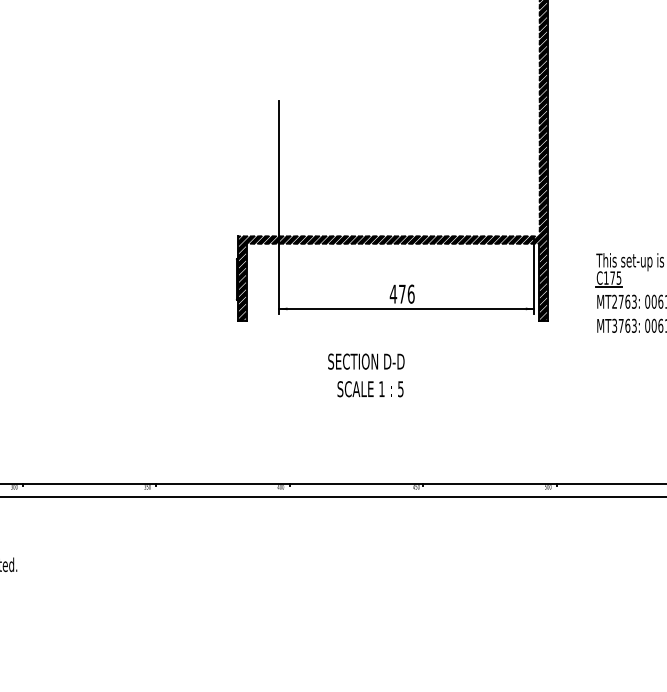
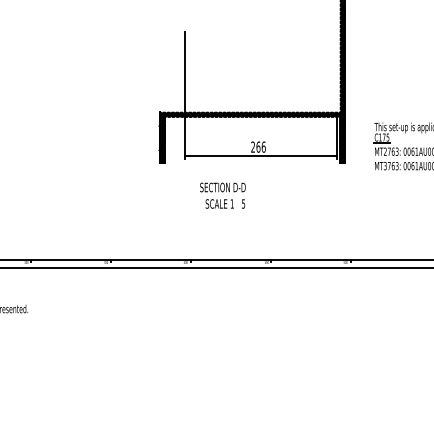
text: (397, 293) -> (255, 146), 476 -> 266
text: (365, 375) -> (222, 195), moved

